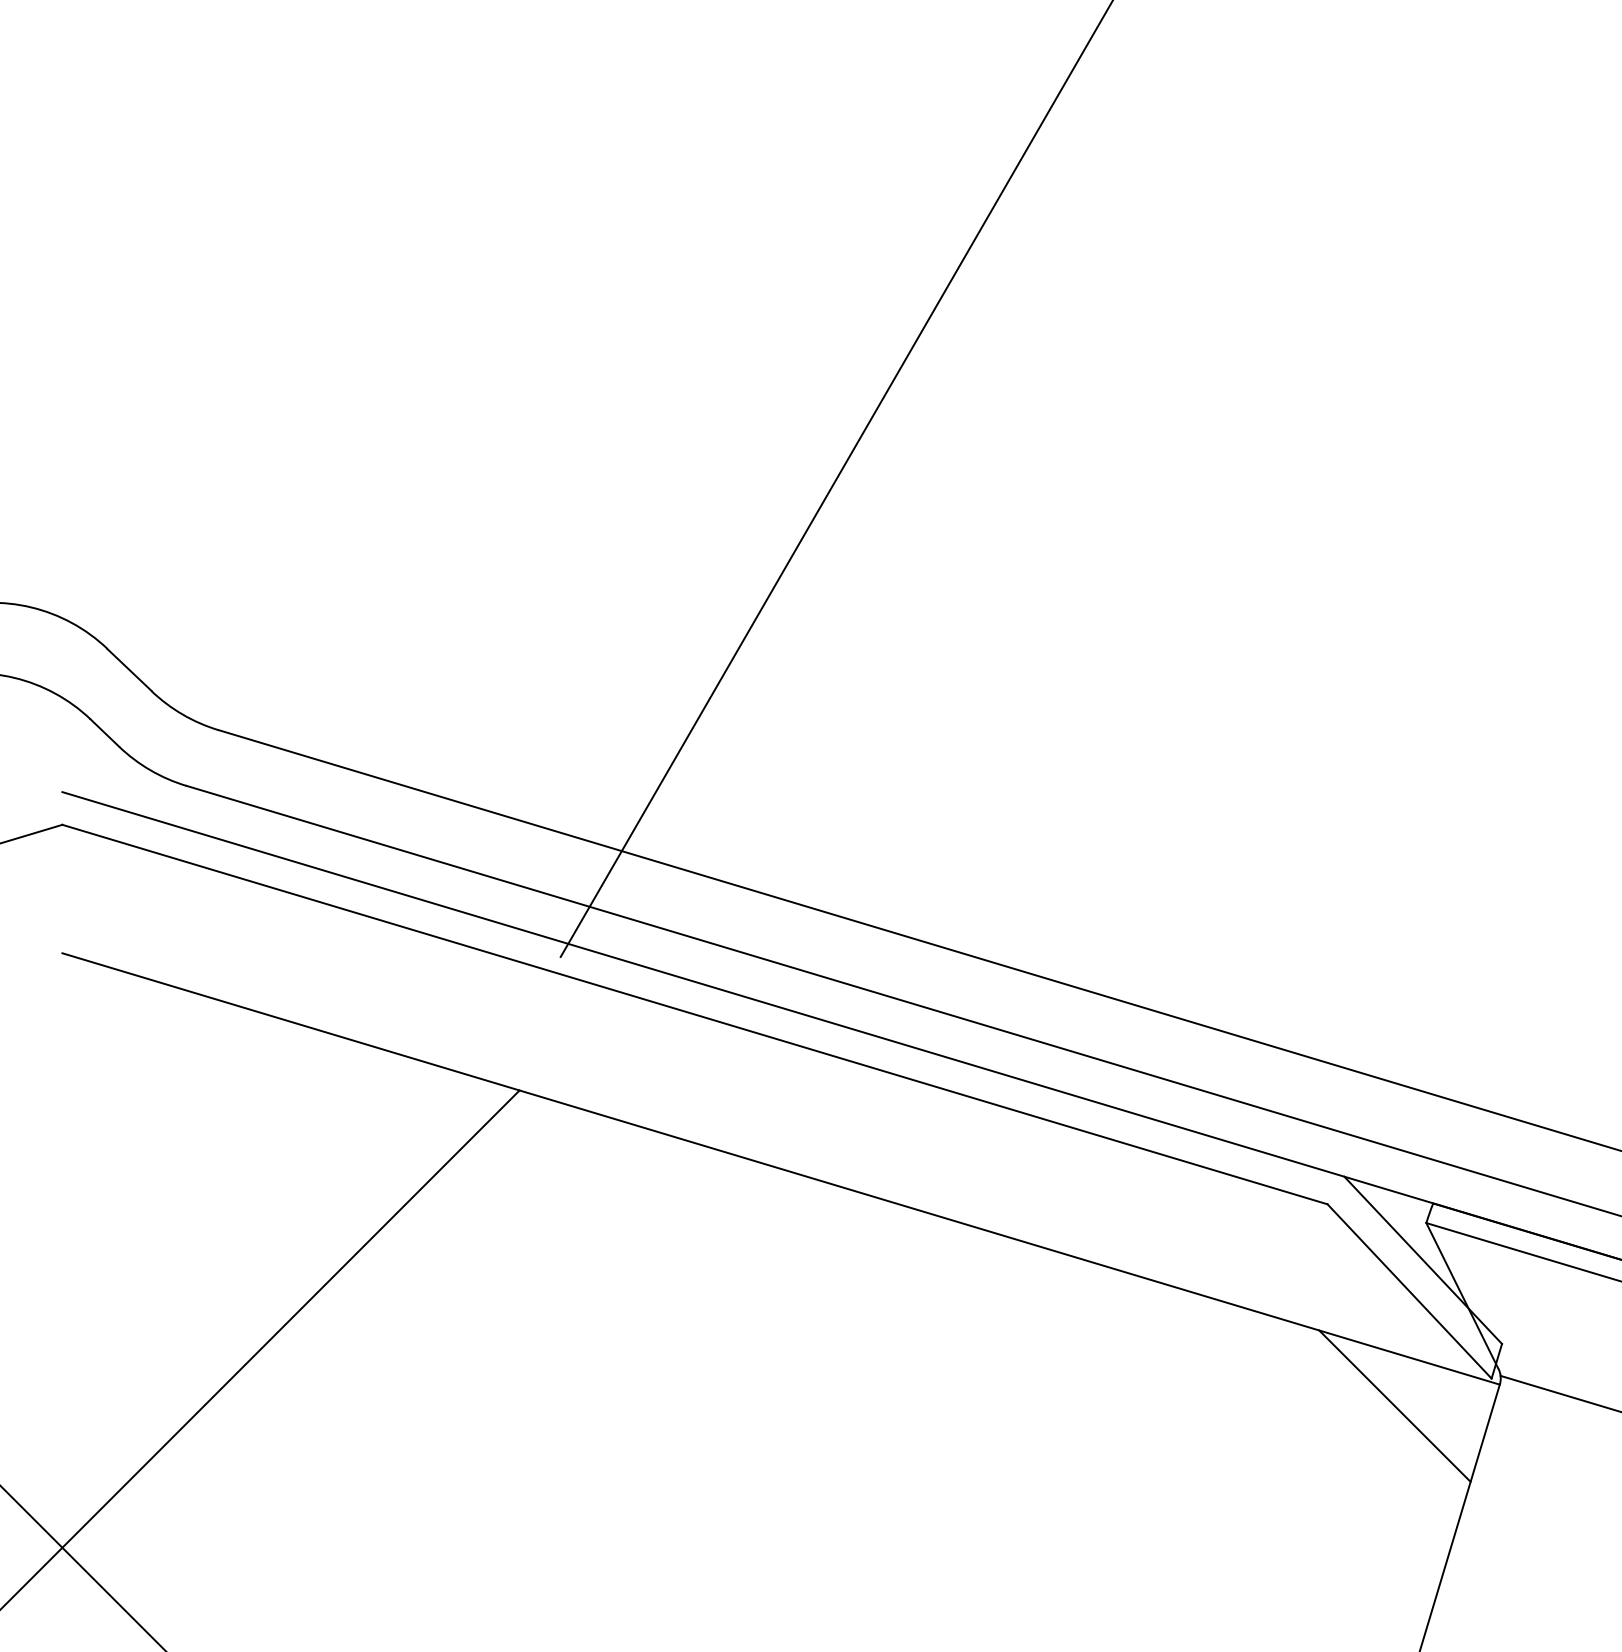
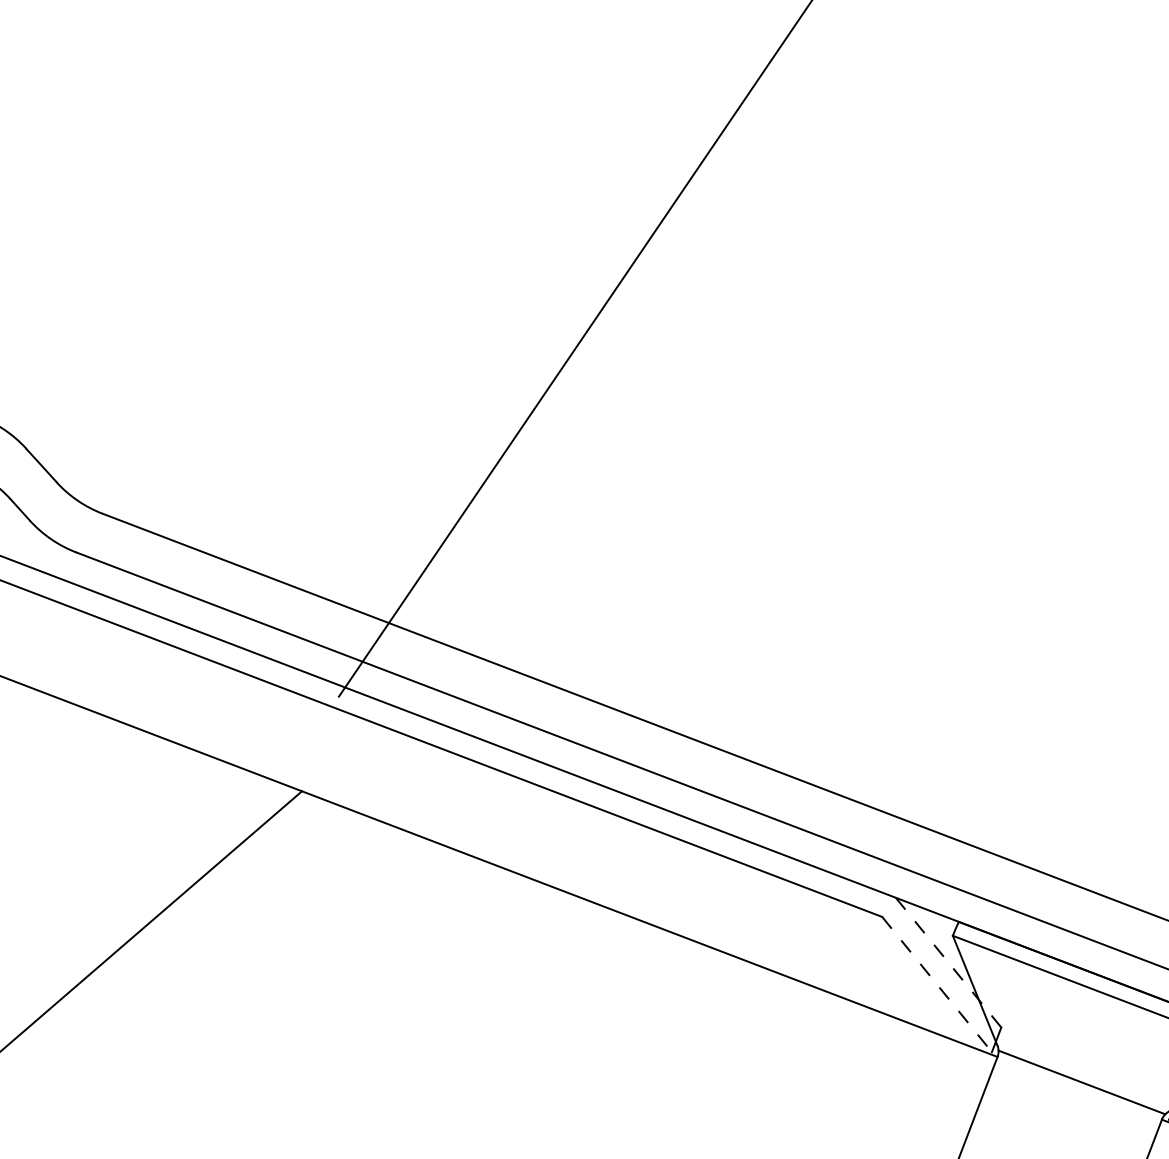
line: (1423, 1260) -> (948, 962), solid -> dashed
line: (1409, 1291) -> (936, 984), solid -> dashed
line: (1394, 1405) -> (920, 1066), removed

